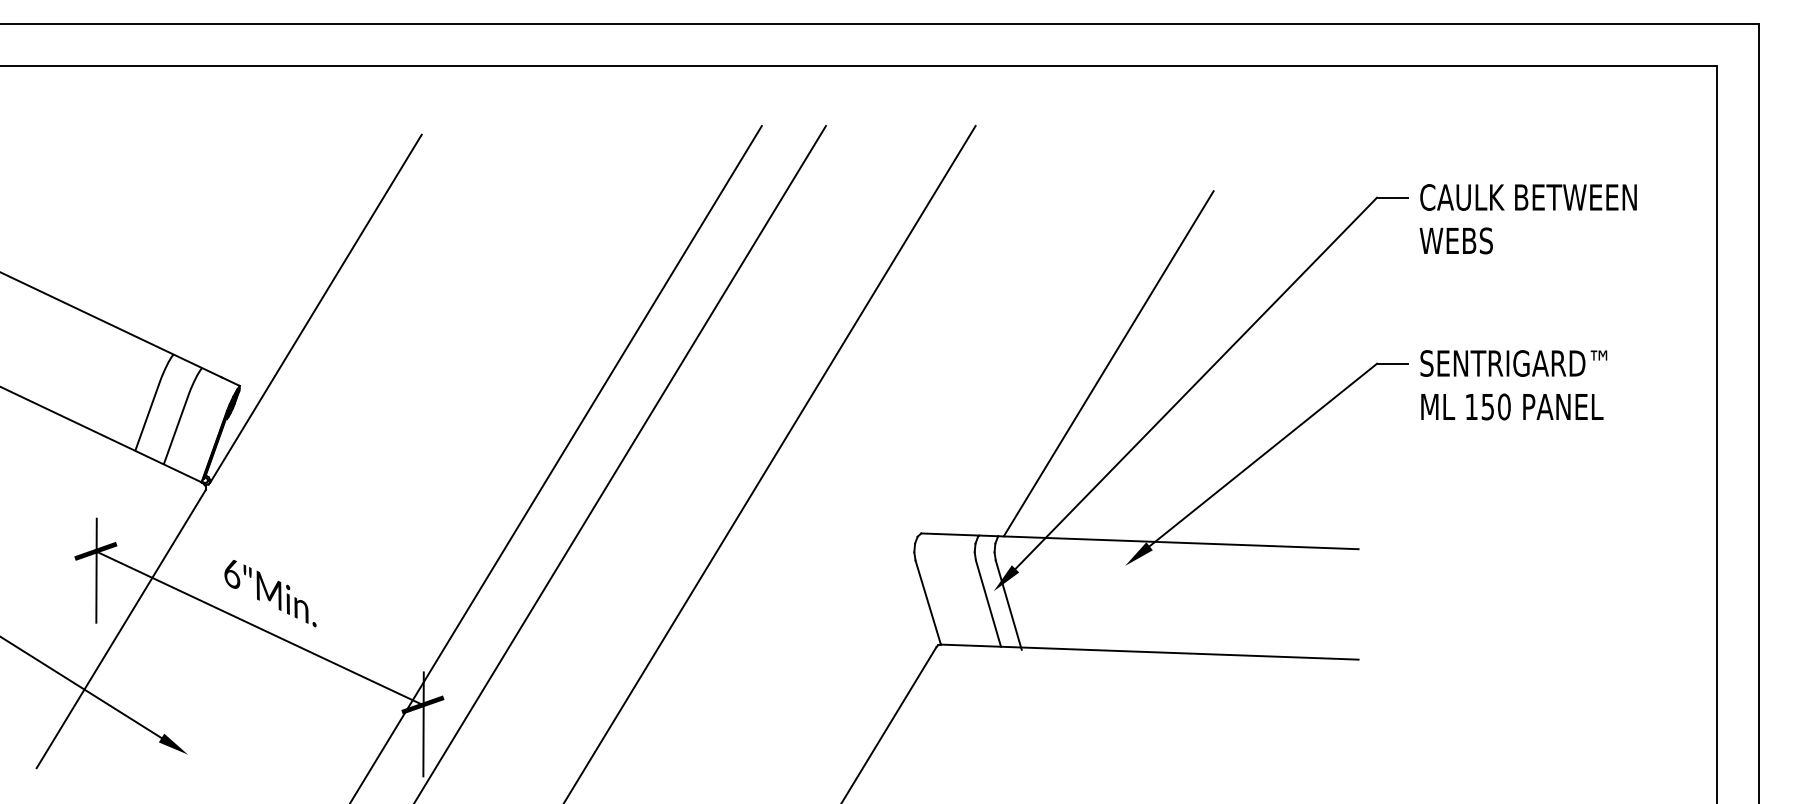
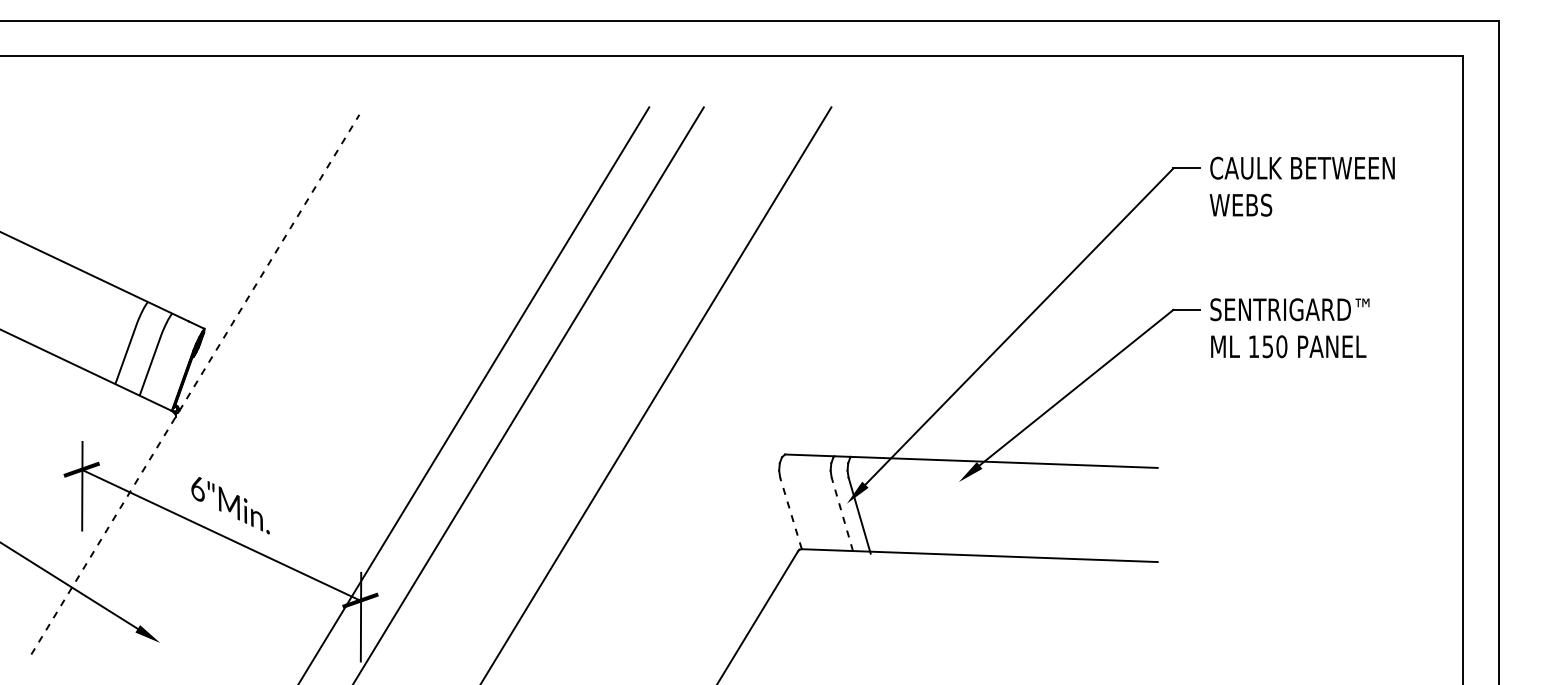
line: (316, 308) -> (269, 262), solid -> dashed
line: (1108, 363) -> (944, 309), removed
line: (927, 601) -> (790, 512), solid -> dashed
line: (988, 602) -> (842, 513), solid -> dashed
line: (121, 628) -> (103, 535), solid -> dashed

